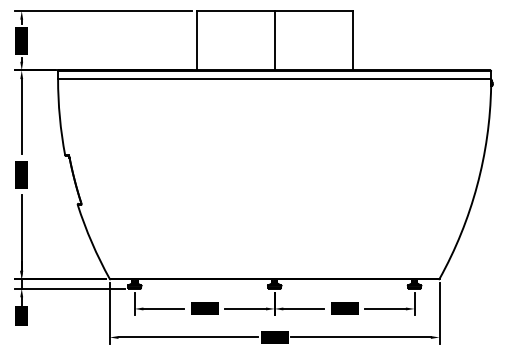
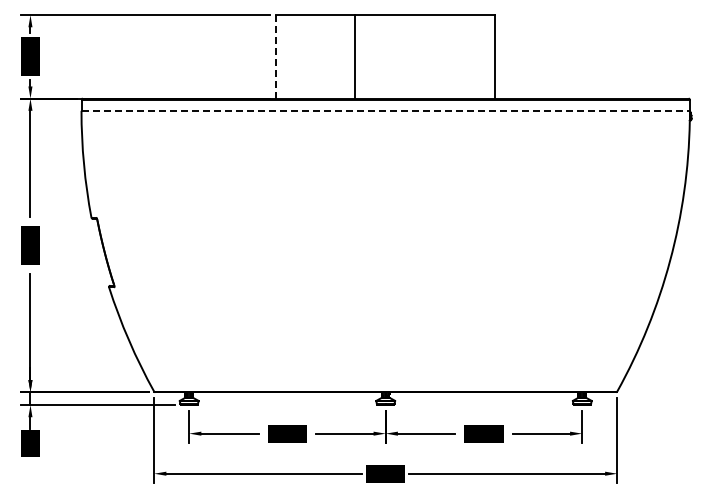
line: (196, 40) -> (276, 56), solid -> dashed
line: (274, 40) -> (354, 56), moved
line: (275, 78) -> (386, 110), solid -> dashed

